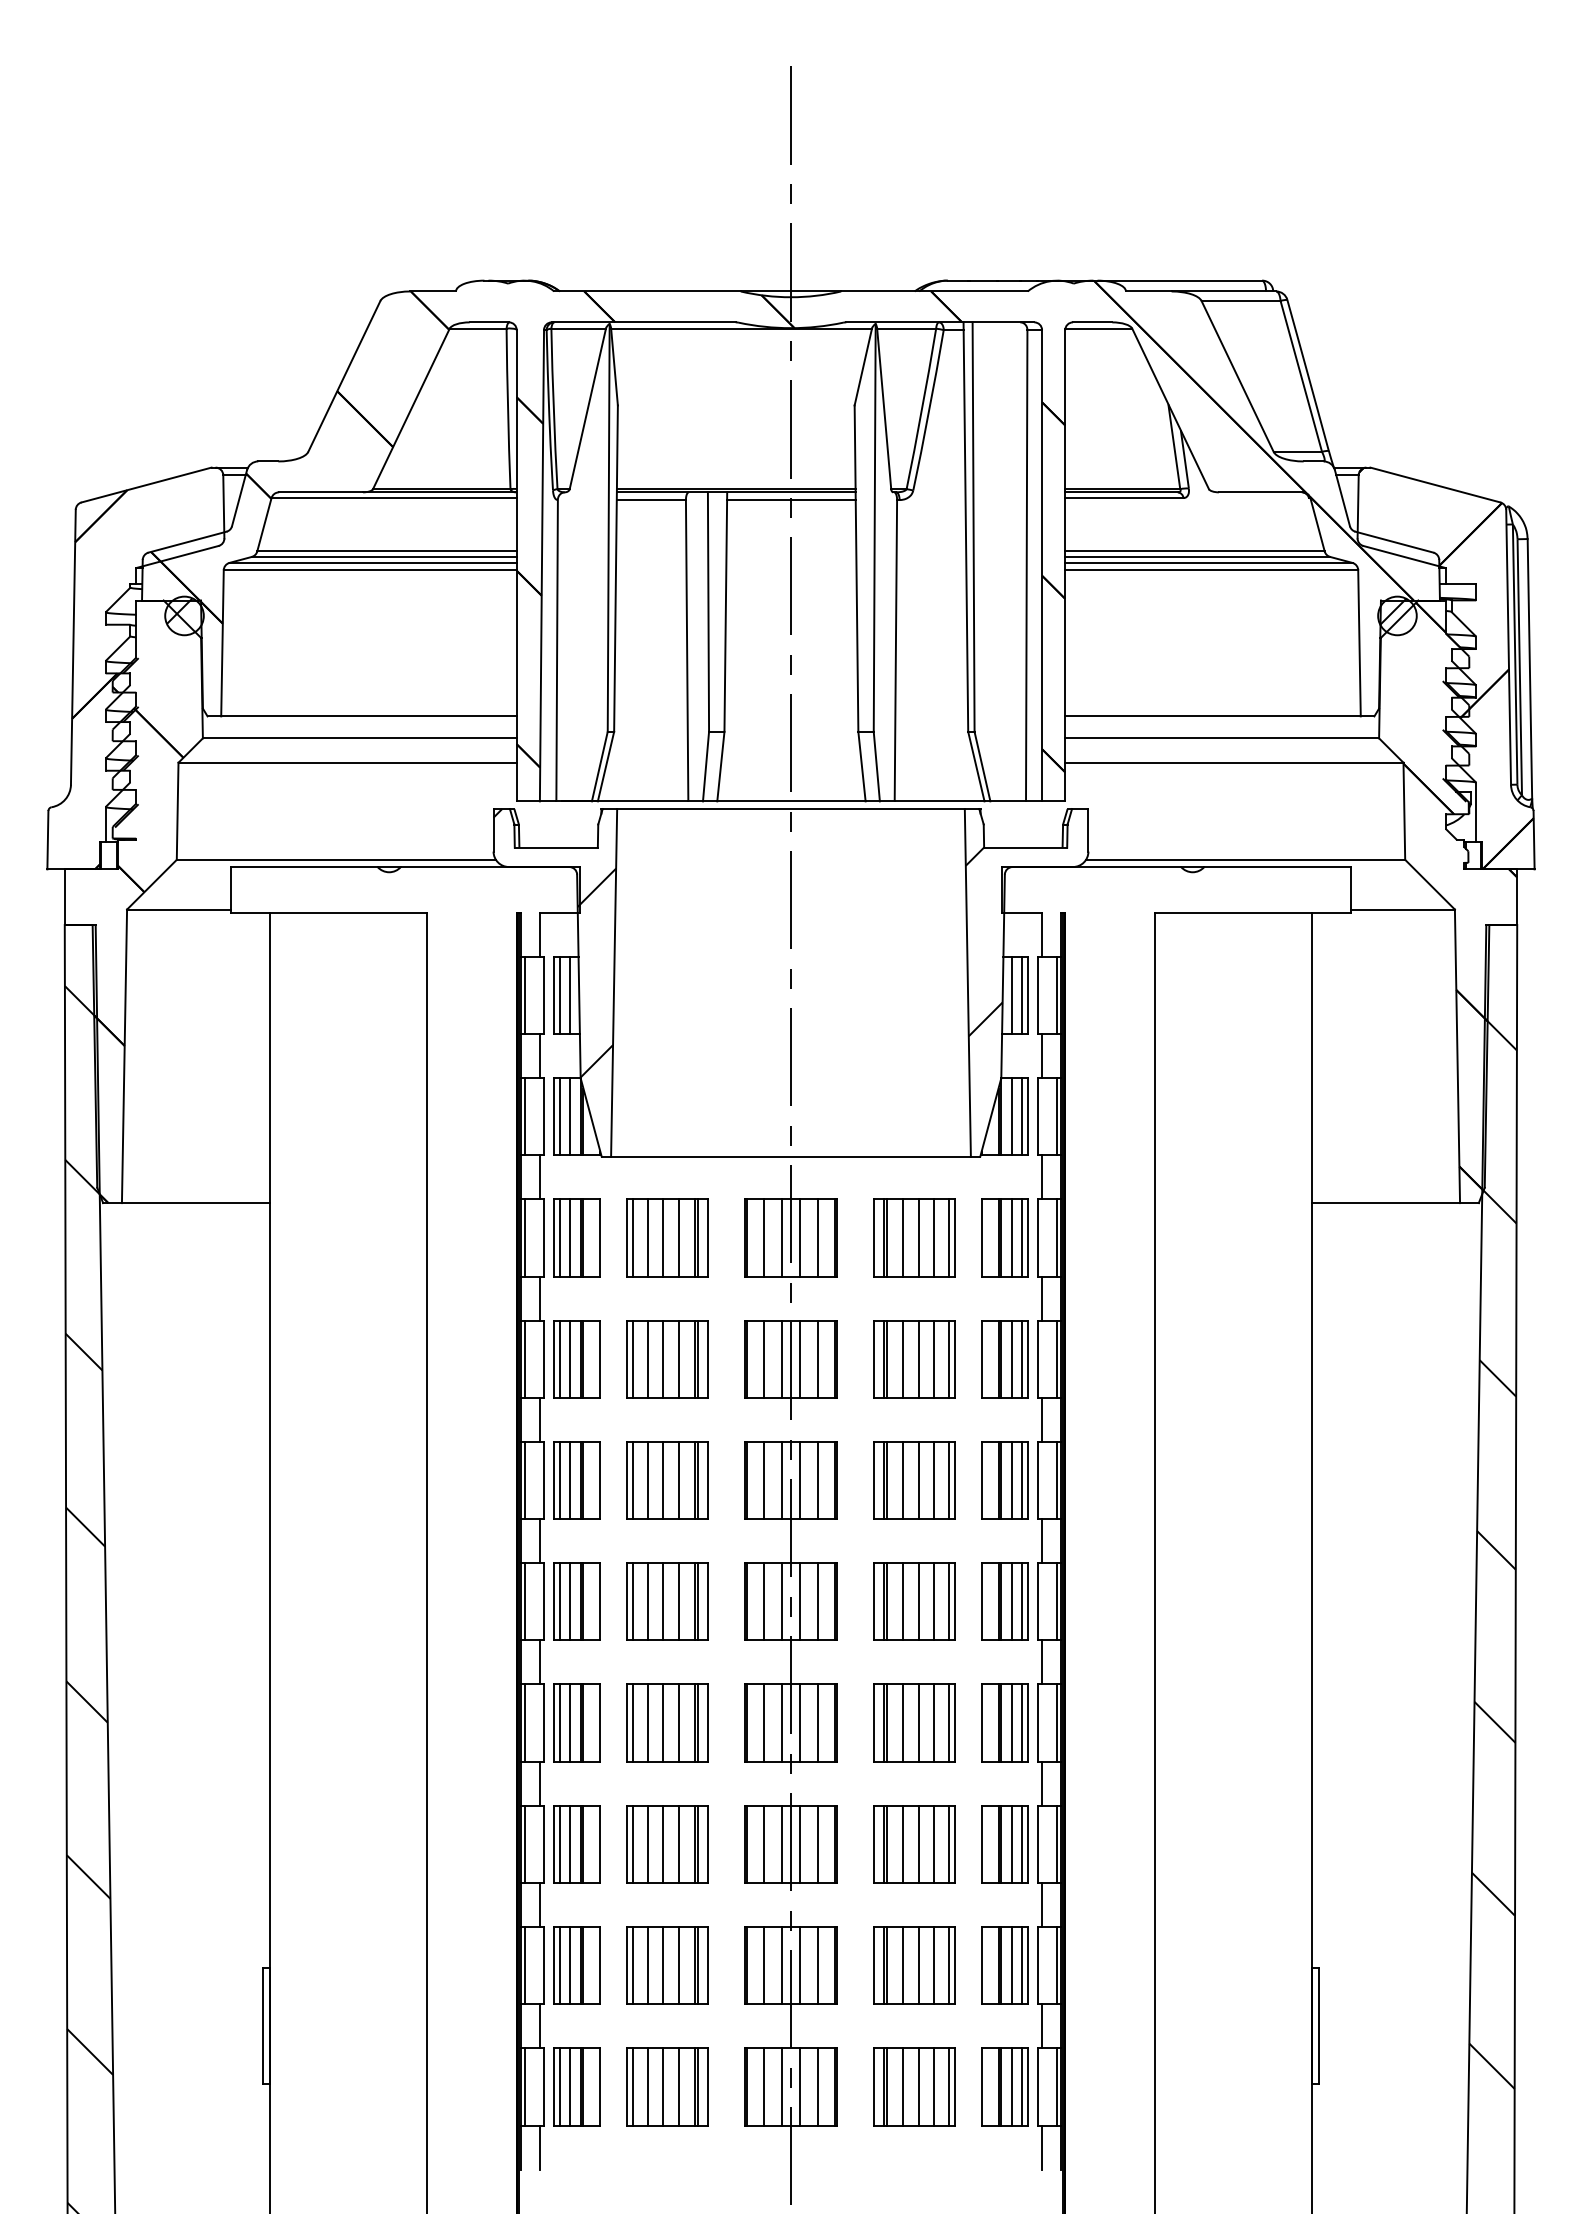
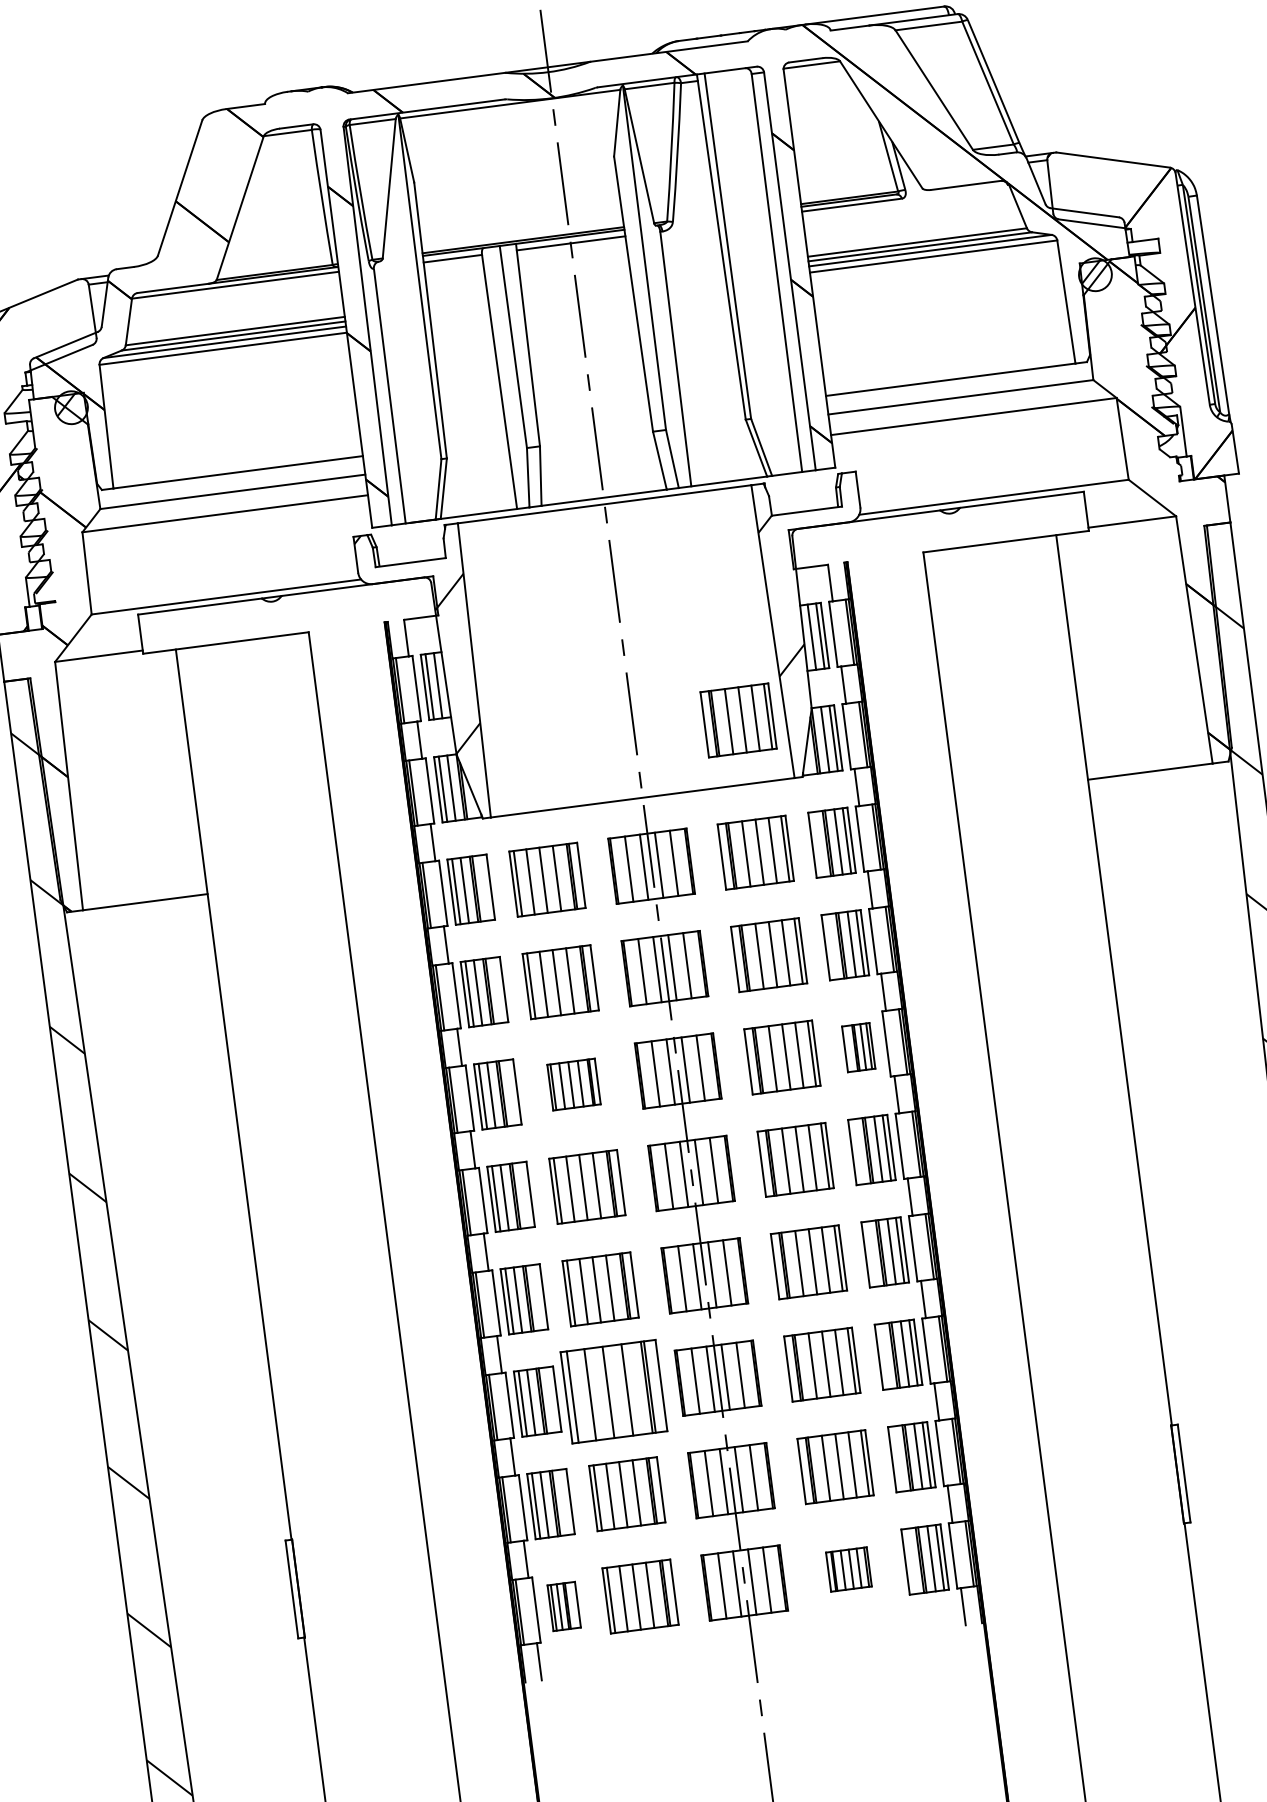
part: (914, 1081) -> (738, 720), added
part: (667, 1480) -> (573, 1084), size x0.7
part: (1004, 1480) -> (858, 1047), size x0.7
part: (667, 1844) -> (613, 1391), size x1.4
part: (576, 2086) -> (563, 1606), size x0.7
part: (914, 2086) -> (848, 1569), size x0.6

